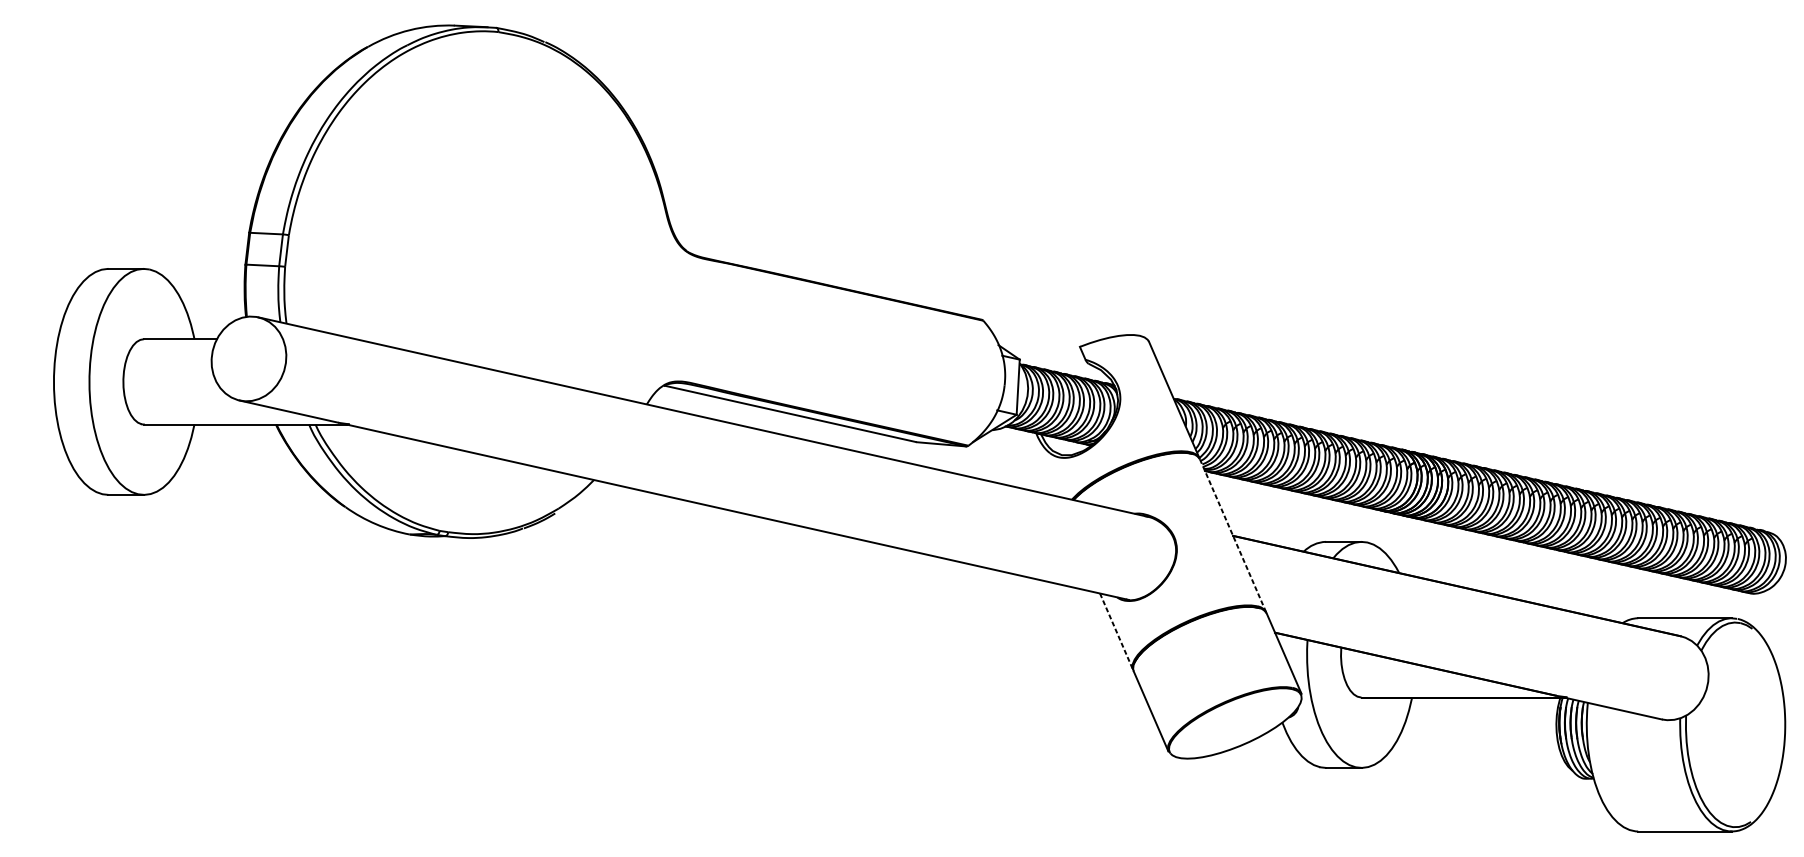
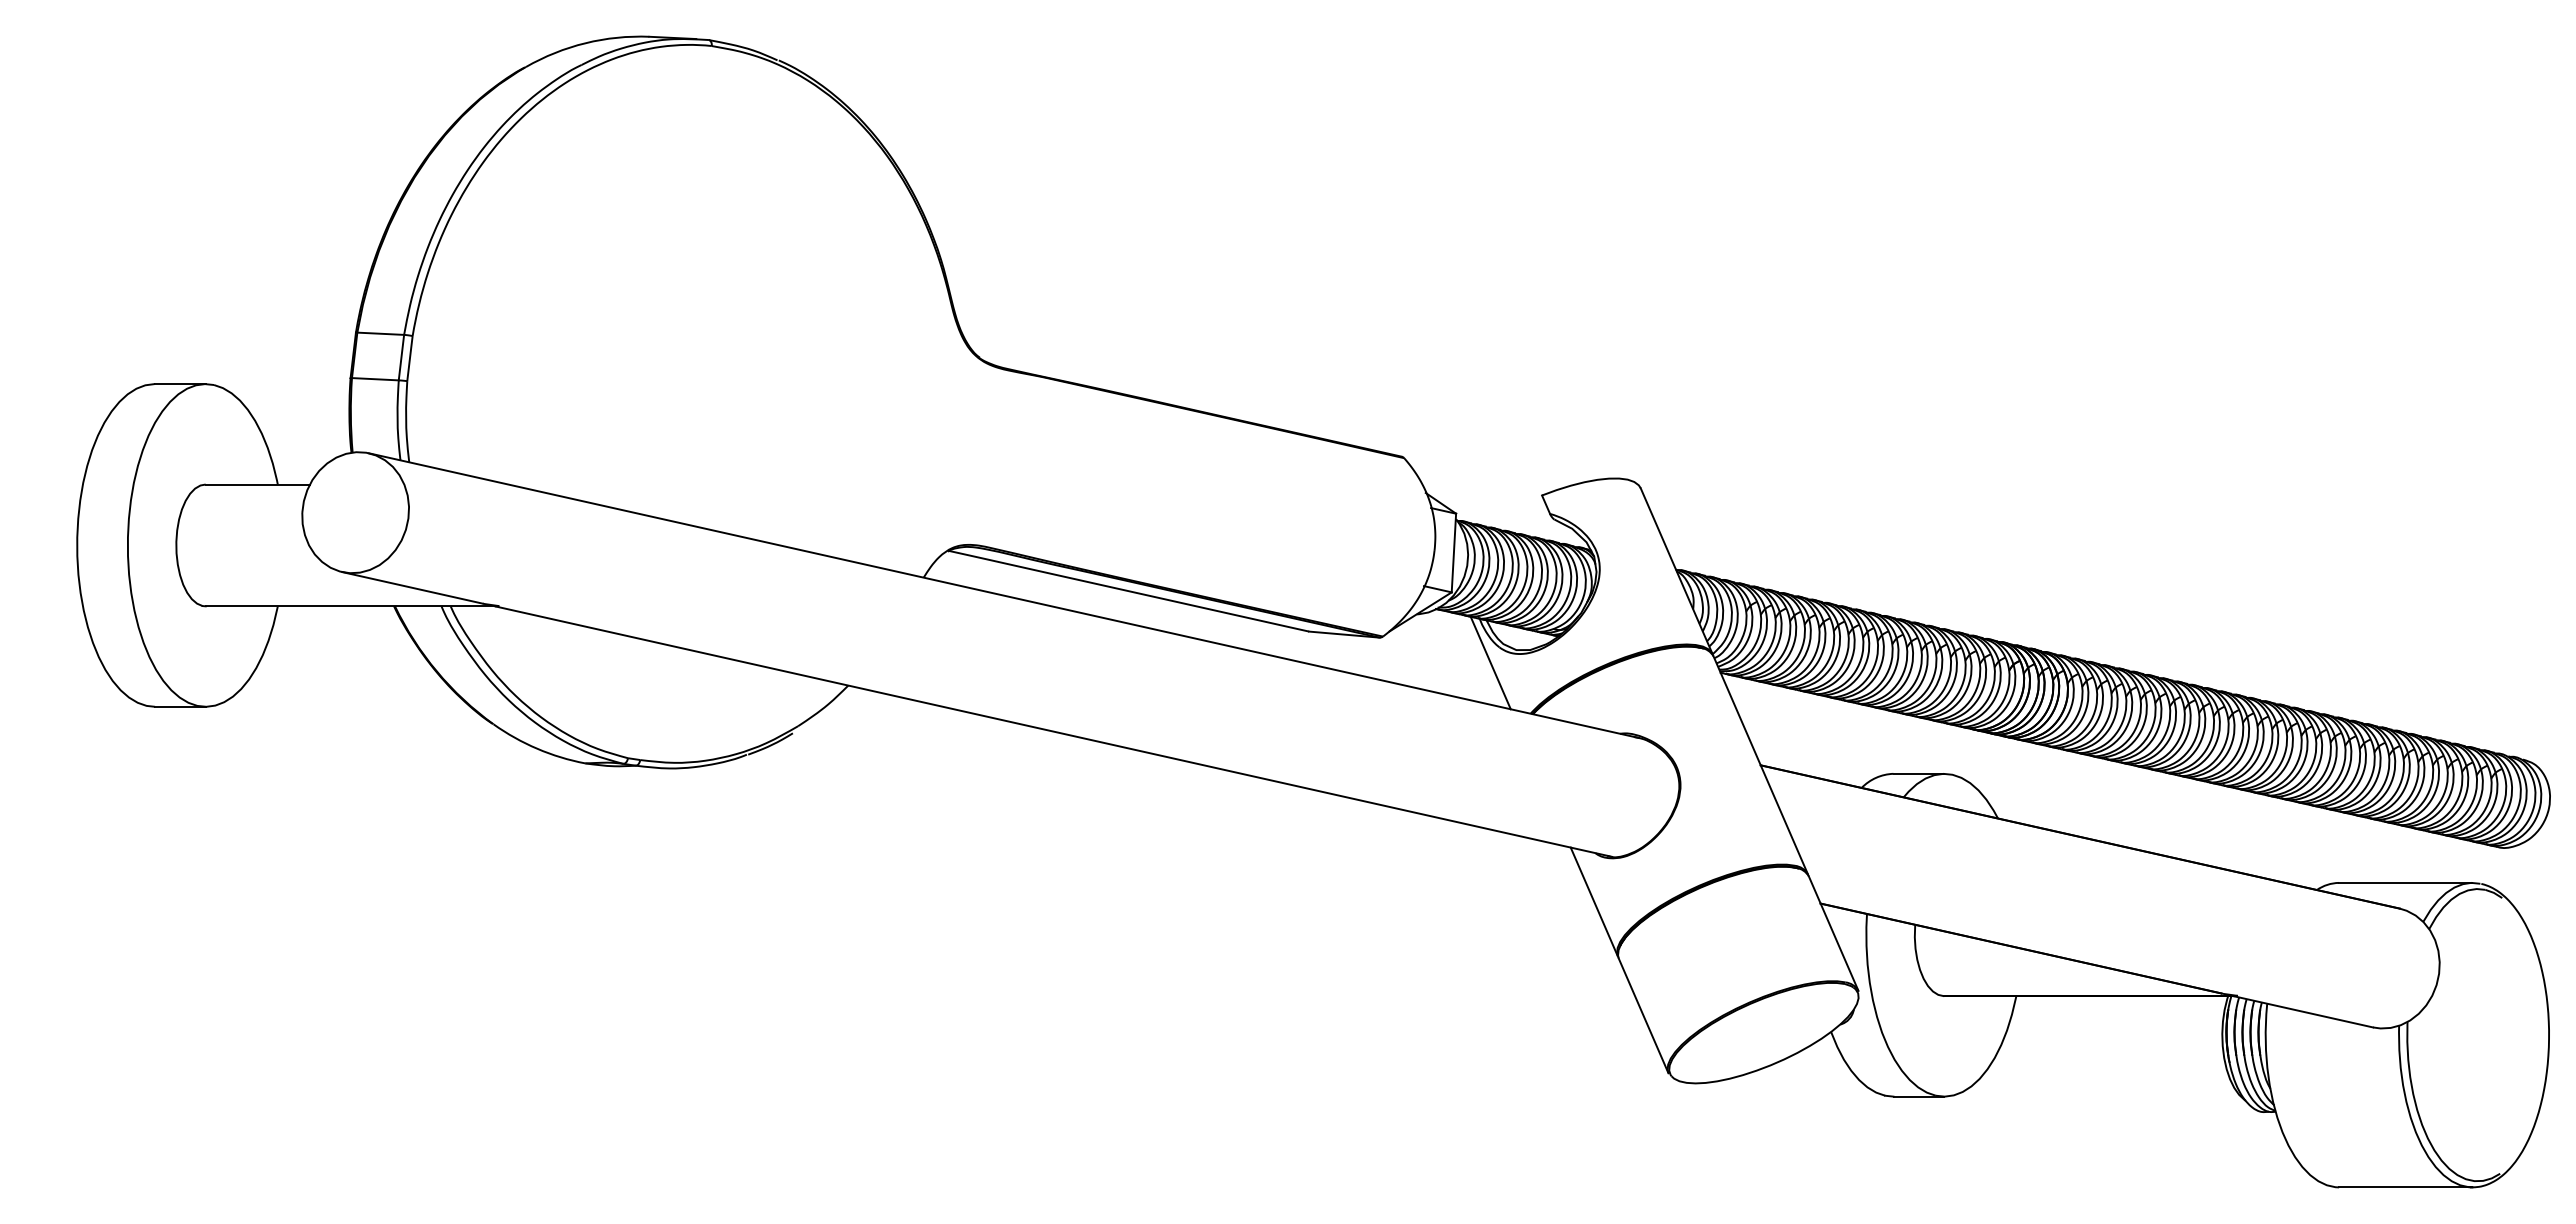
line: (1043, 463) -> (1490, 662), added
line: (1232, 536) -> (1760, 765), dashed -> solid
line: (1116, 631) -> (1594, 902), dashed -> solid

